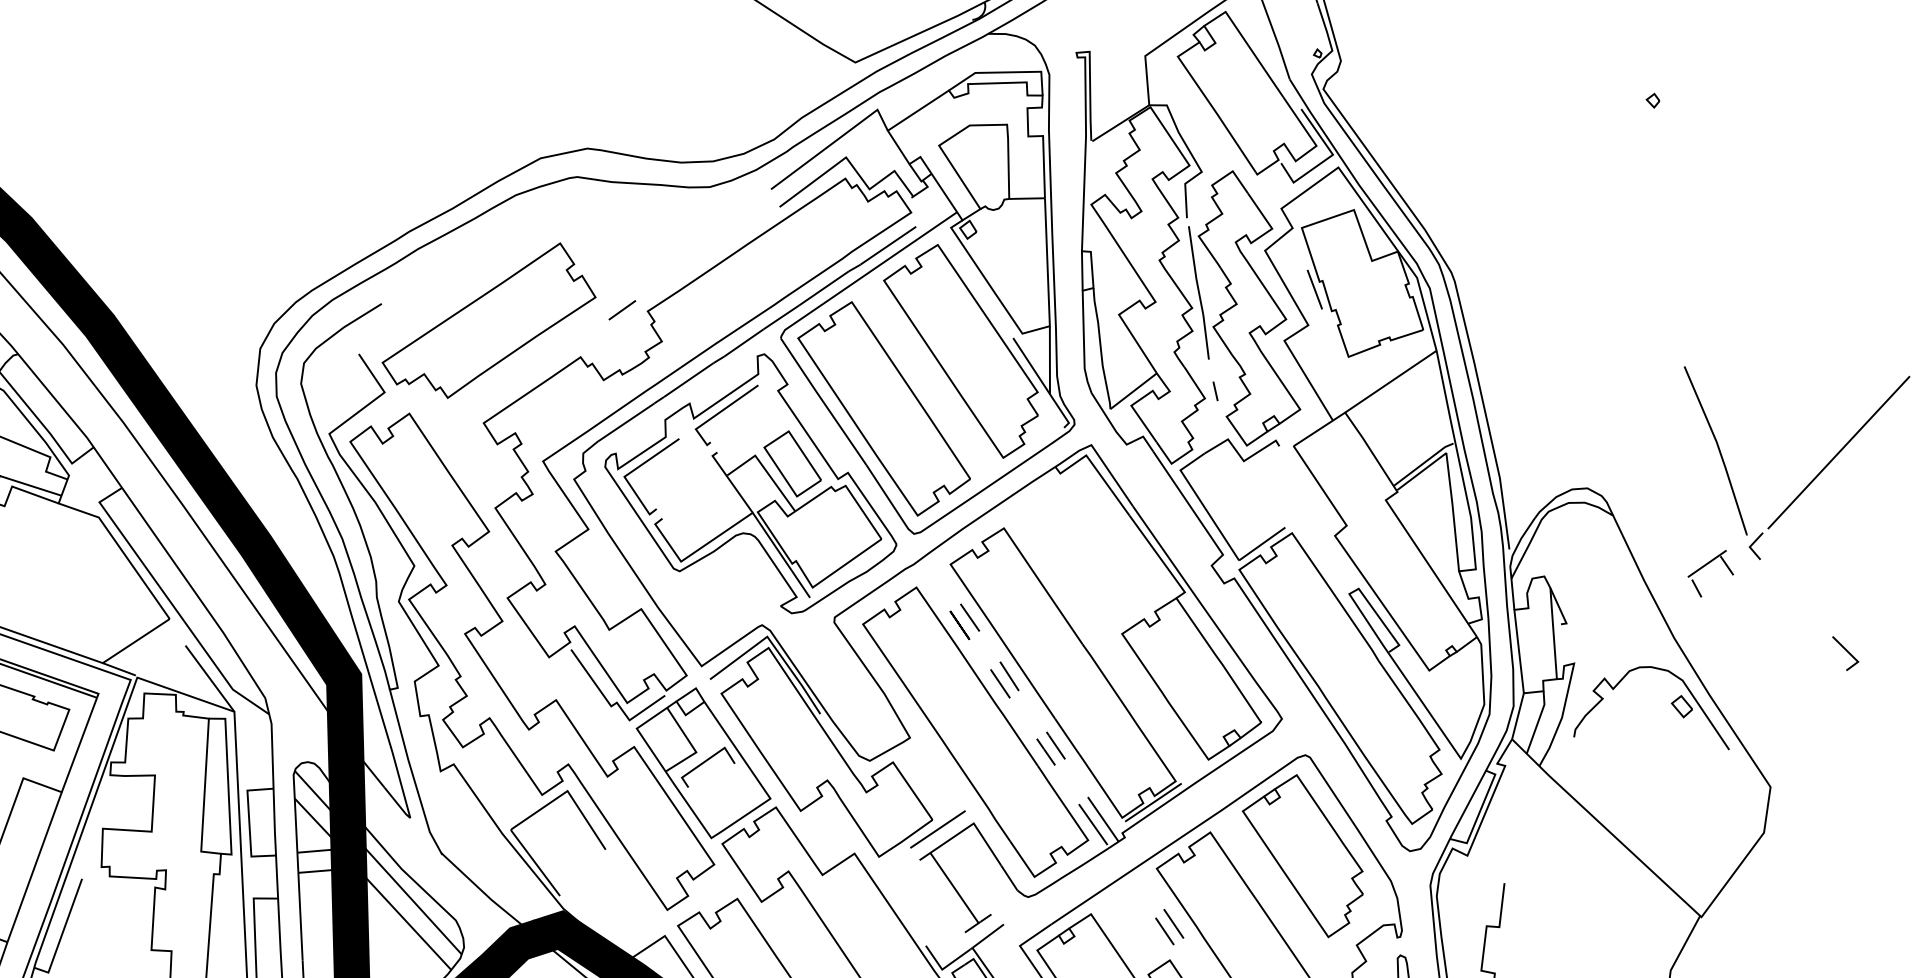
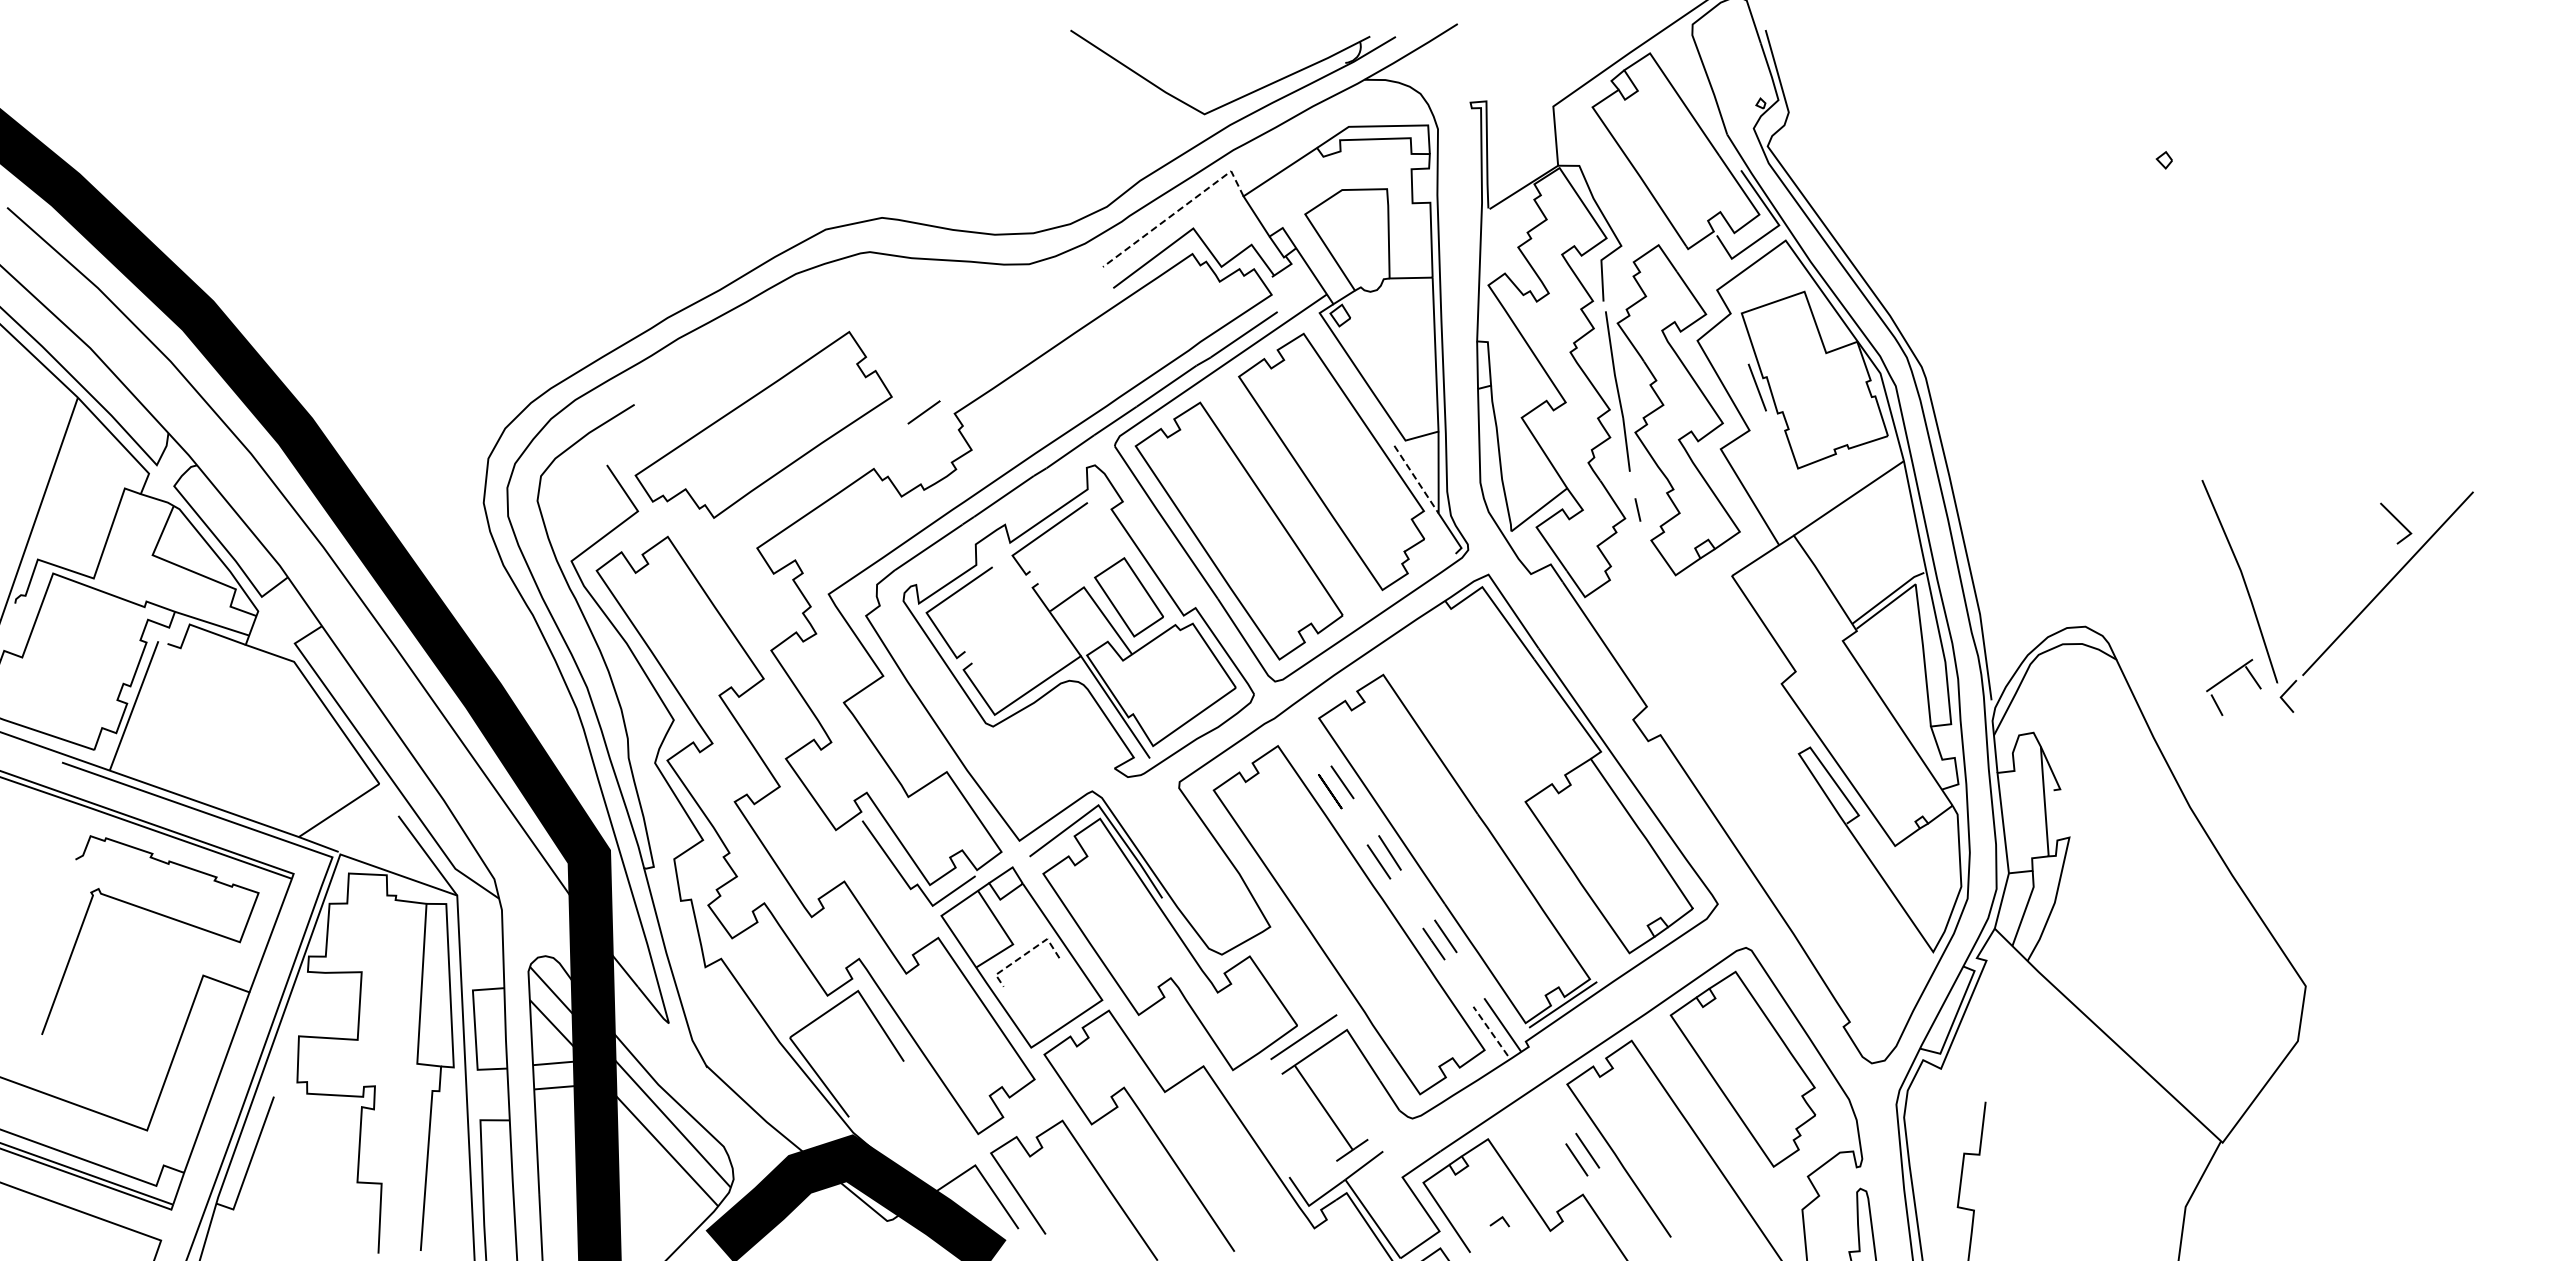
line: (833, 142) -> (1178, 210), solid -> dashed
line: (1031, 366) -> (1416, 480), solid -> dashed
part: (1705, 566) -> (2227, 678), moved
part: (1310, 631) -> (1752, 798), removed
line: (1846, 651) -> (2397, 521), moved
part: (1671, 704) -> (2186, 886), removed
line: (705, 760) -> (1024, 954), solid -> dashed
line: (1093, 823) -> (1490, 1030), solid -> dashed

